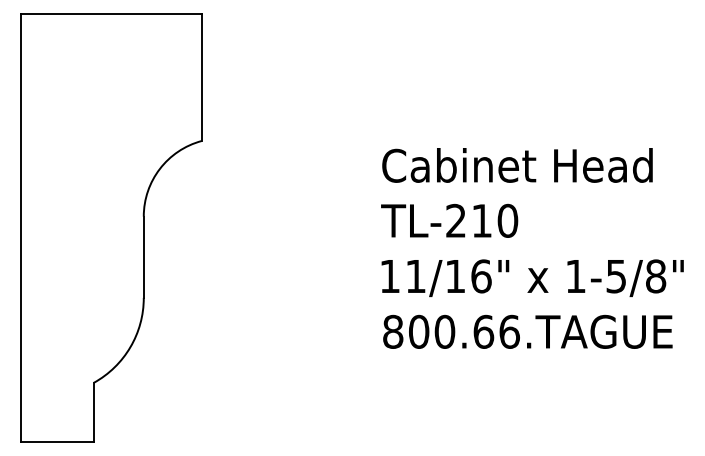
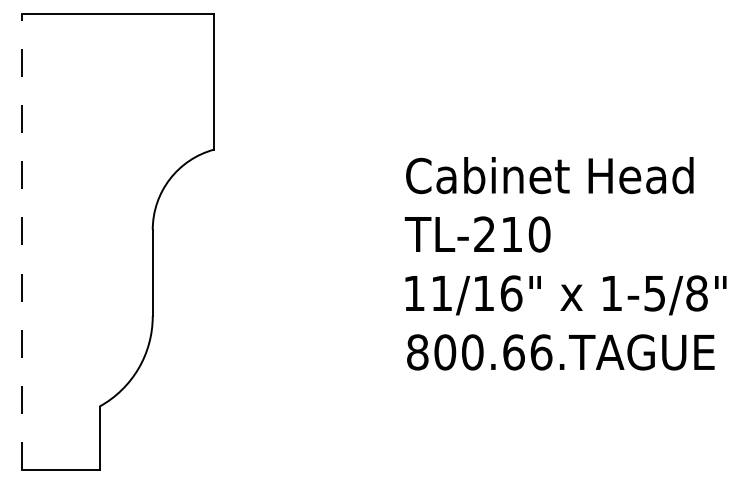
line: (21, 227) -> (22, 241), solid -> dashed

